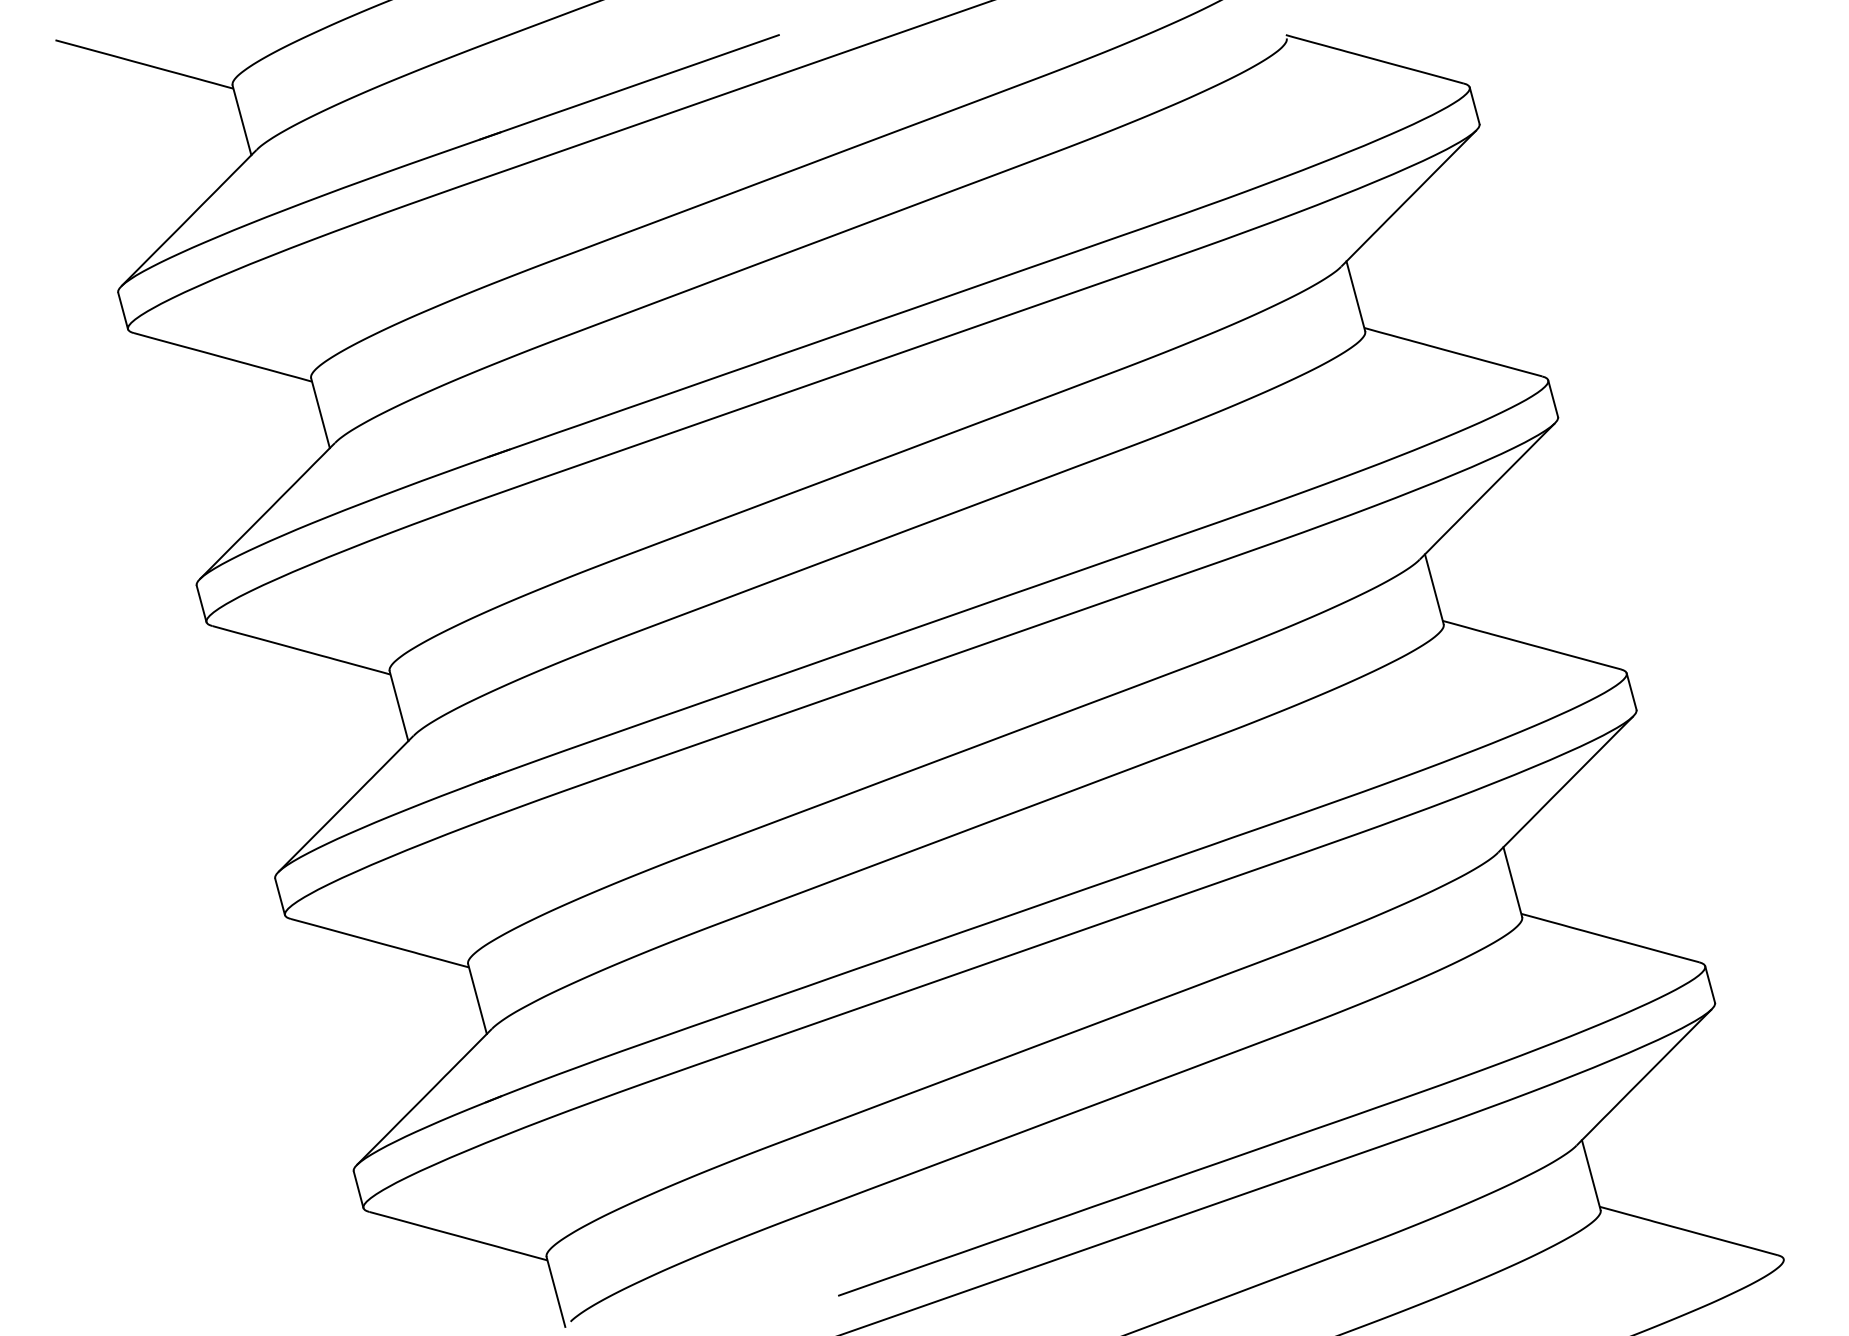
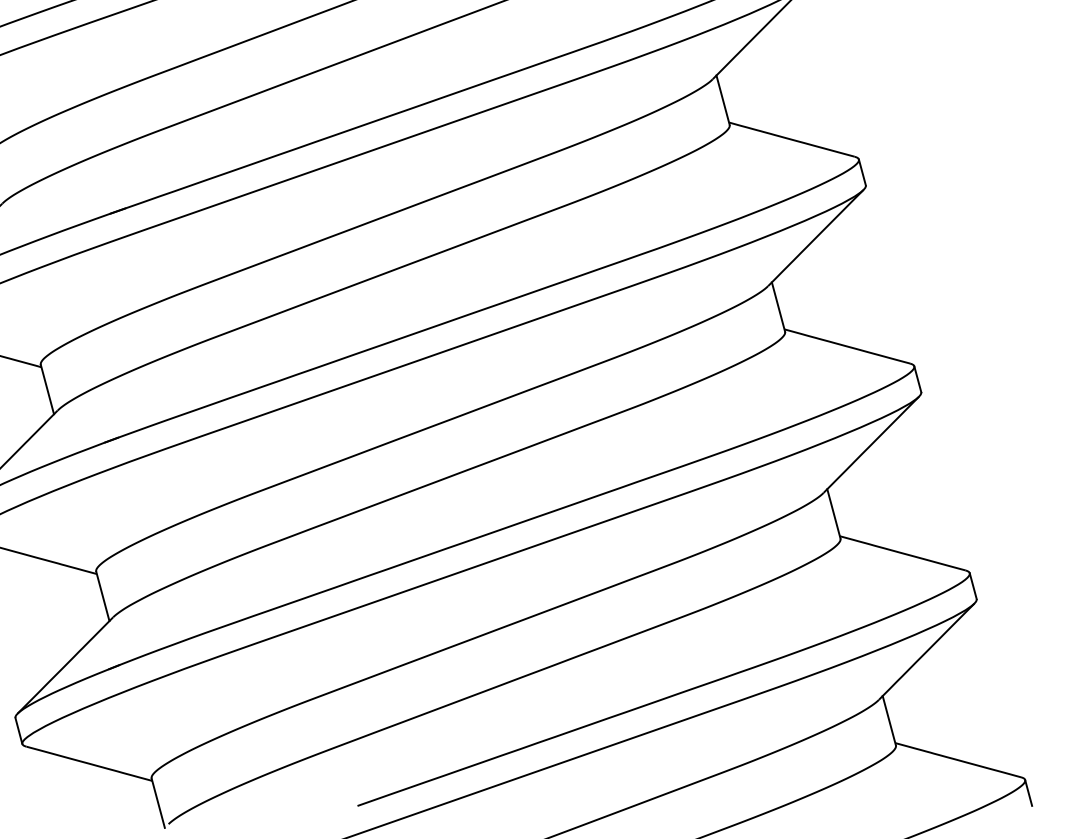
line: (1788, 1277) -> (1028, 792), added

